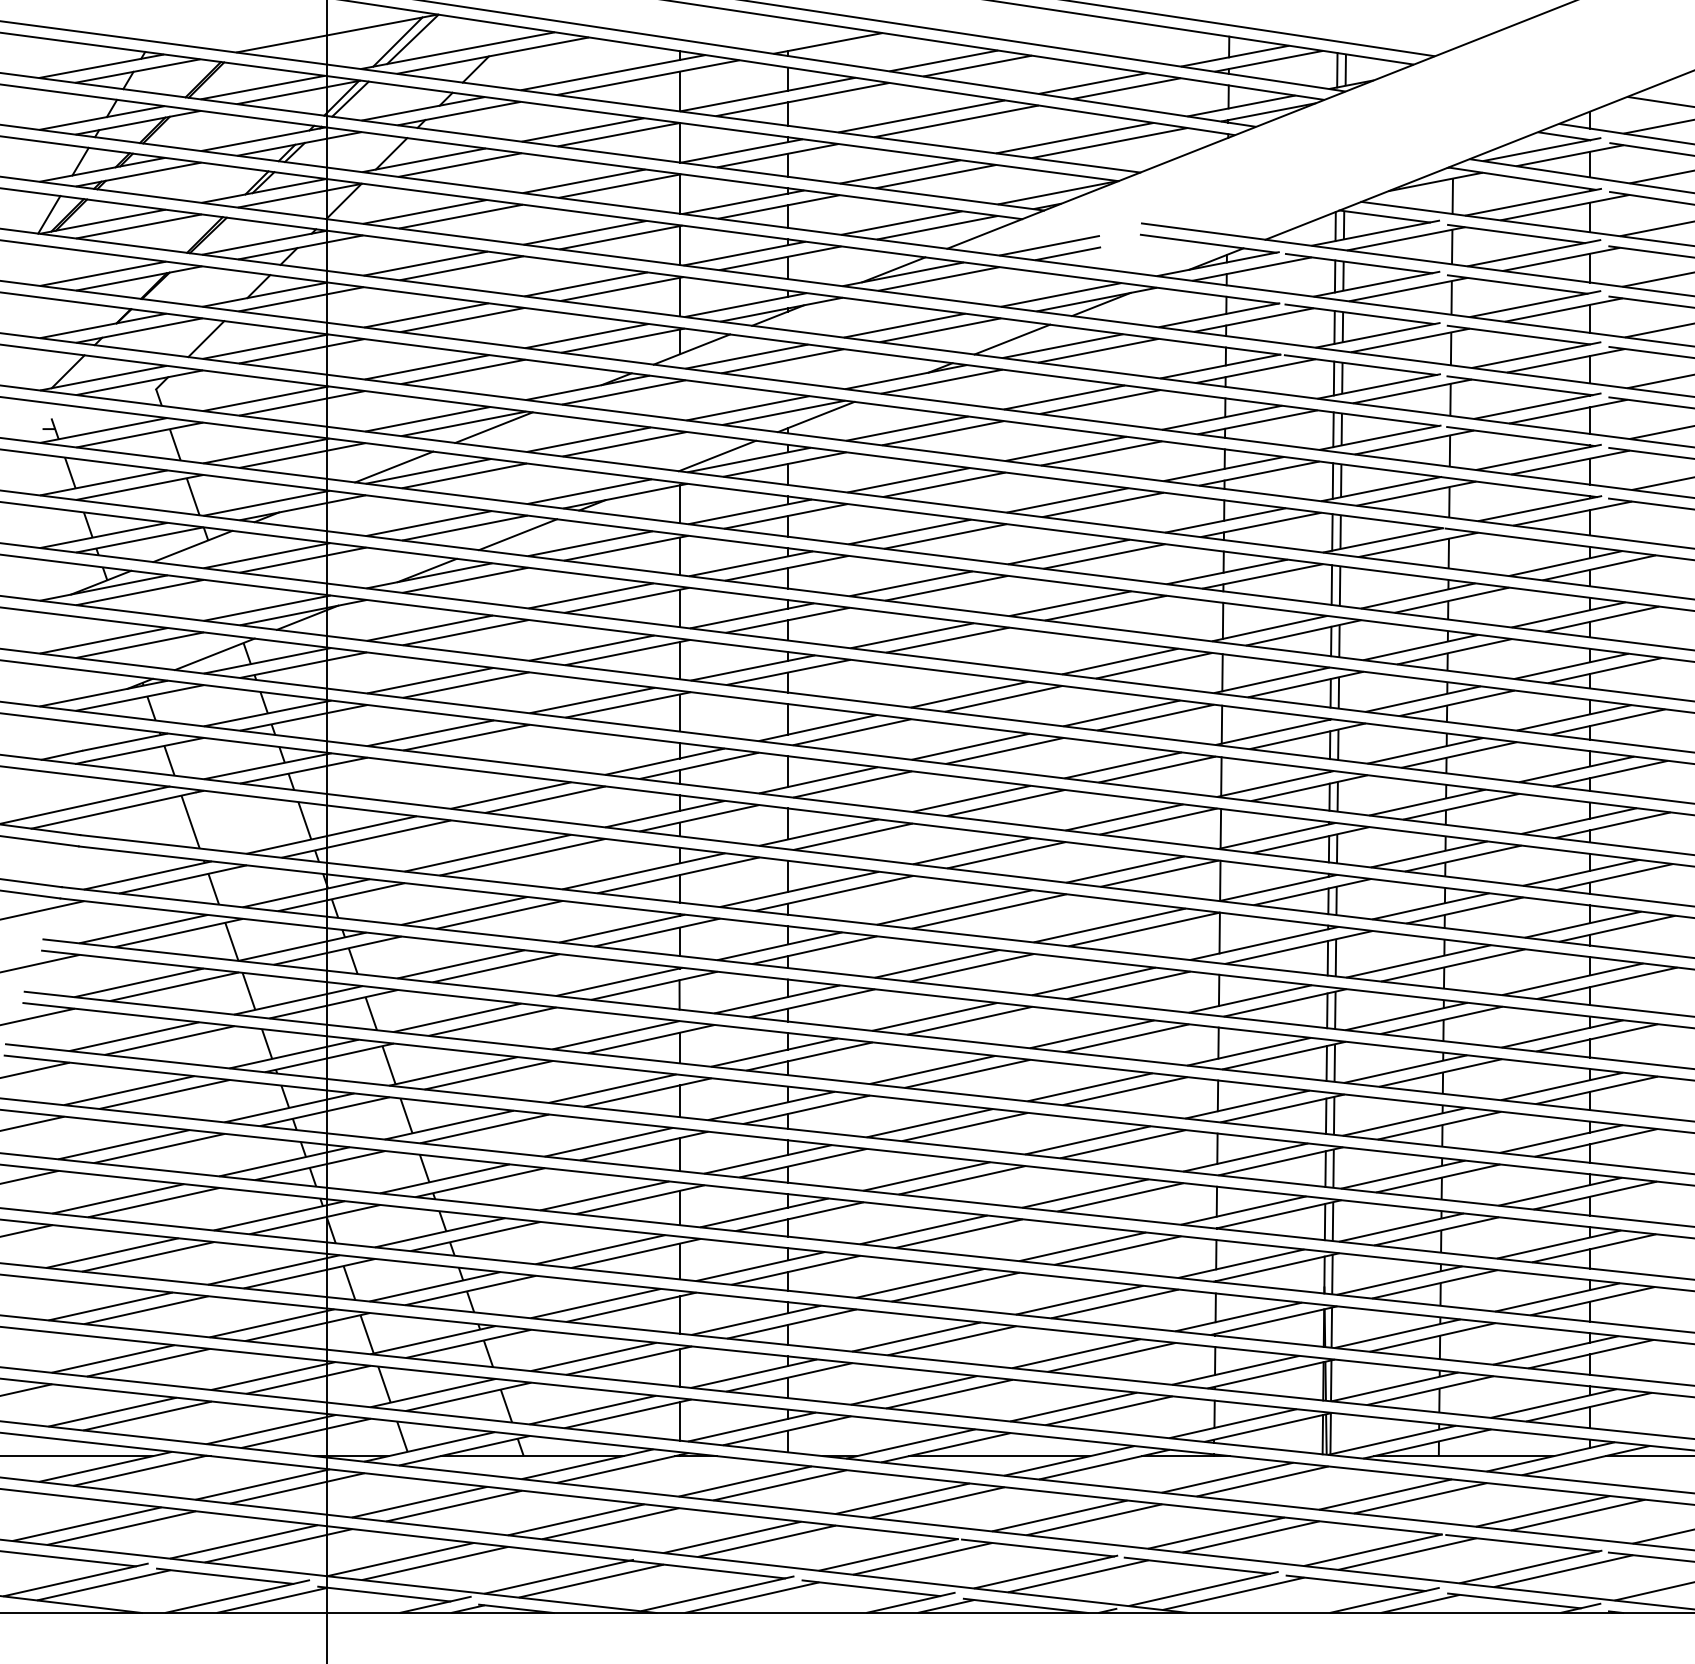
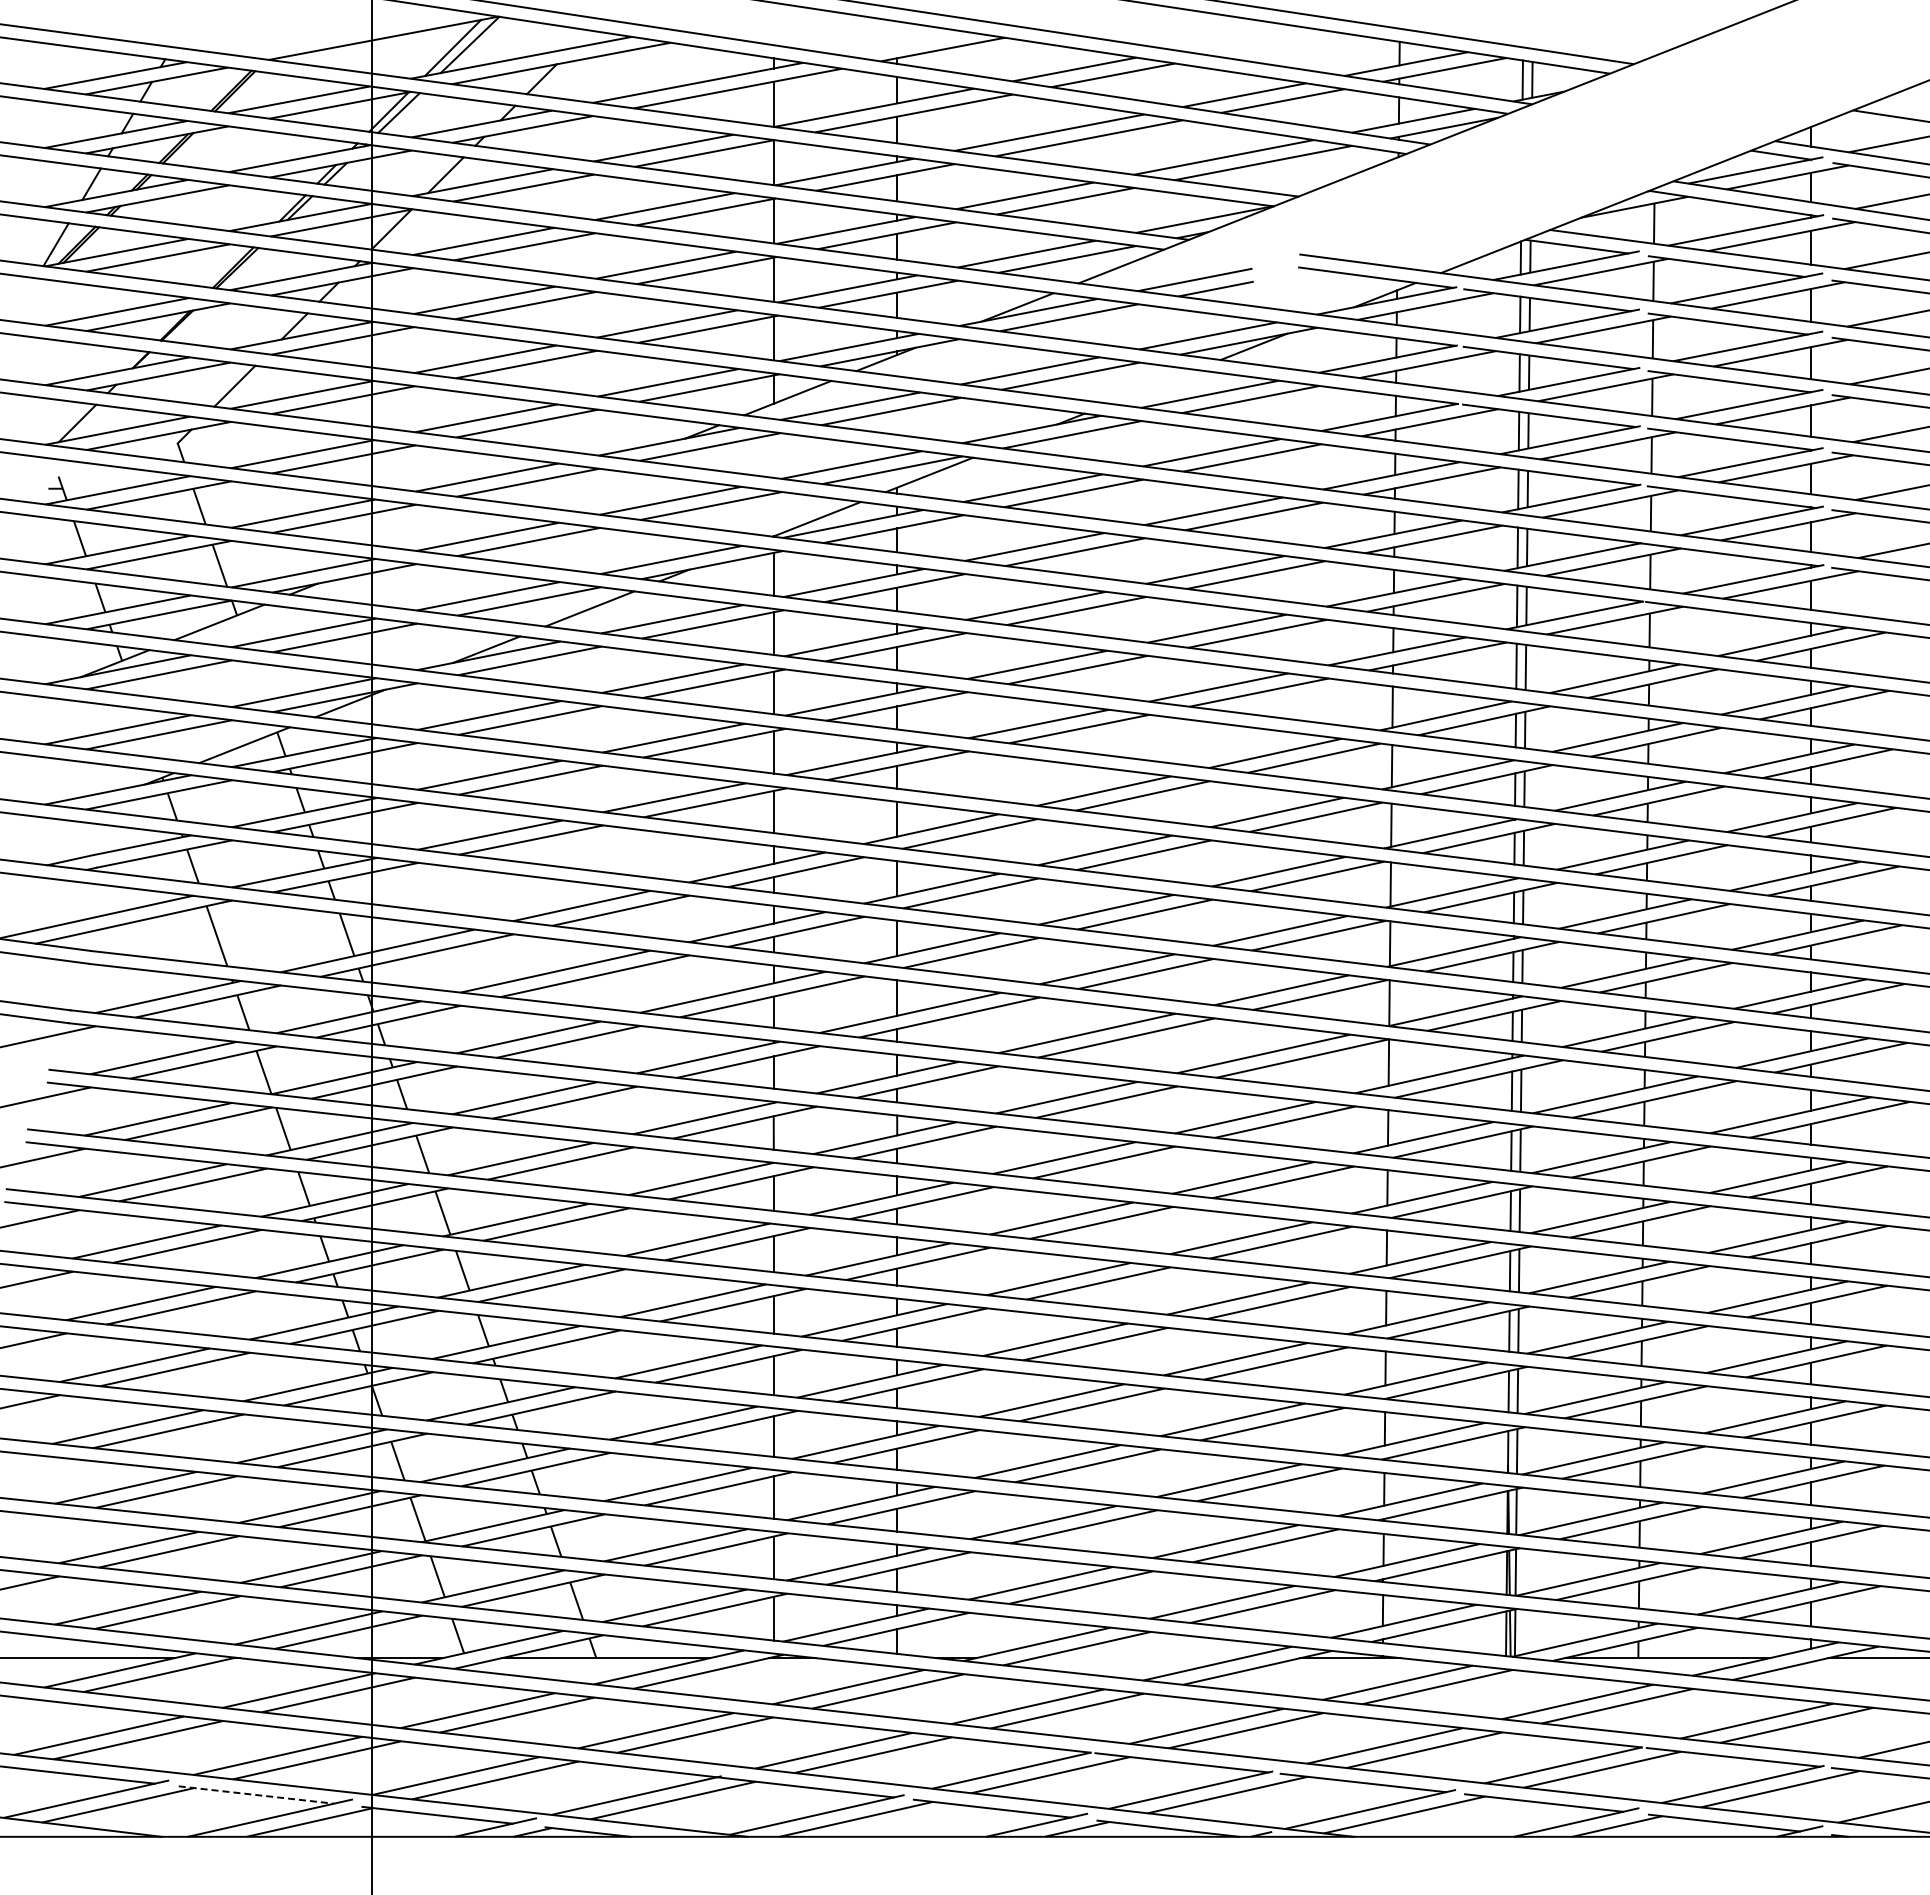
line: (1012, 339) -> (1152, 386), removed
line: (494, 427) -> (562, 486), removed
line: (393, 466) -> (448, 531), removed
line: (999, 1456) -> (1138, 1658), removed
line: (225, 1576) -> (256, 1795), solid -> dashed

